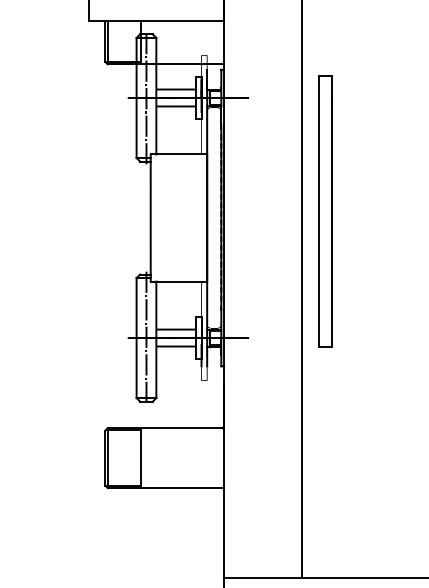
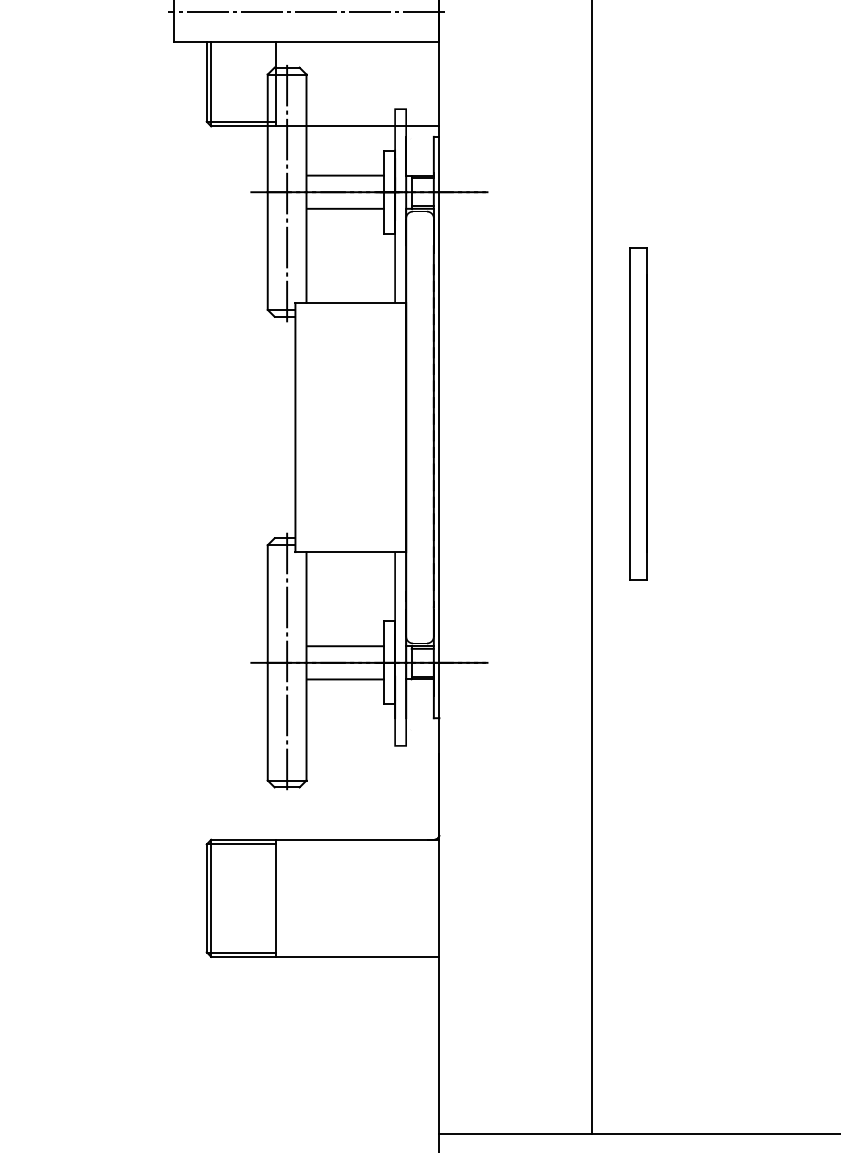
line: (155, 6) -> (304, 12), added
part: (325, 210) -> (638, 412), size x0.62

